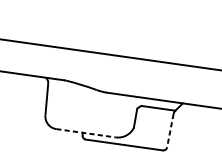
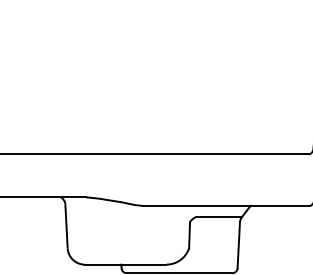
line: (170, 130) -> (238, 245), dashed -> solid
line: (85, 133) -> (125, 264), dashed -> solid

